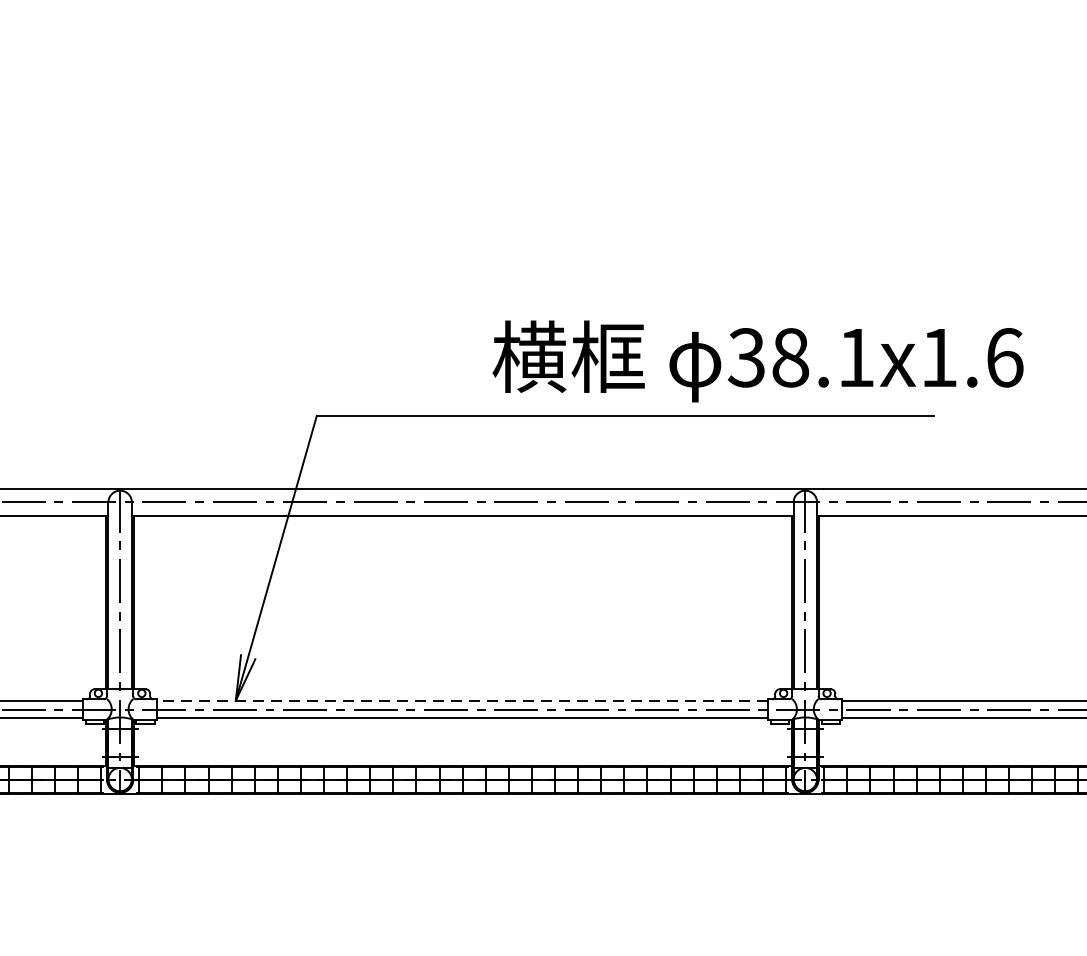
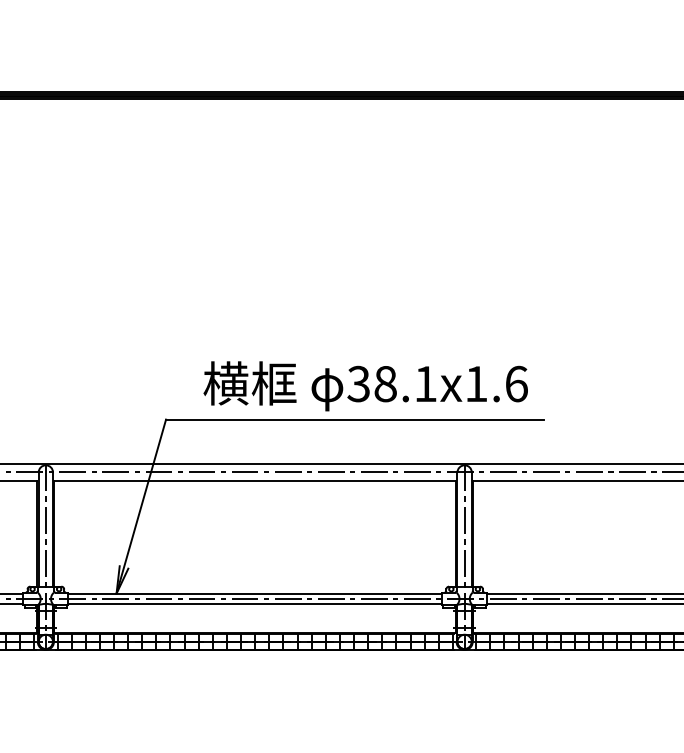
text: (757, 361) -> (365, 386), moved
line: (463, 700) -> (255, 593), dashed -> solid

